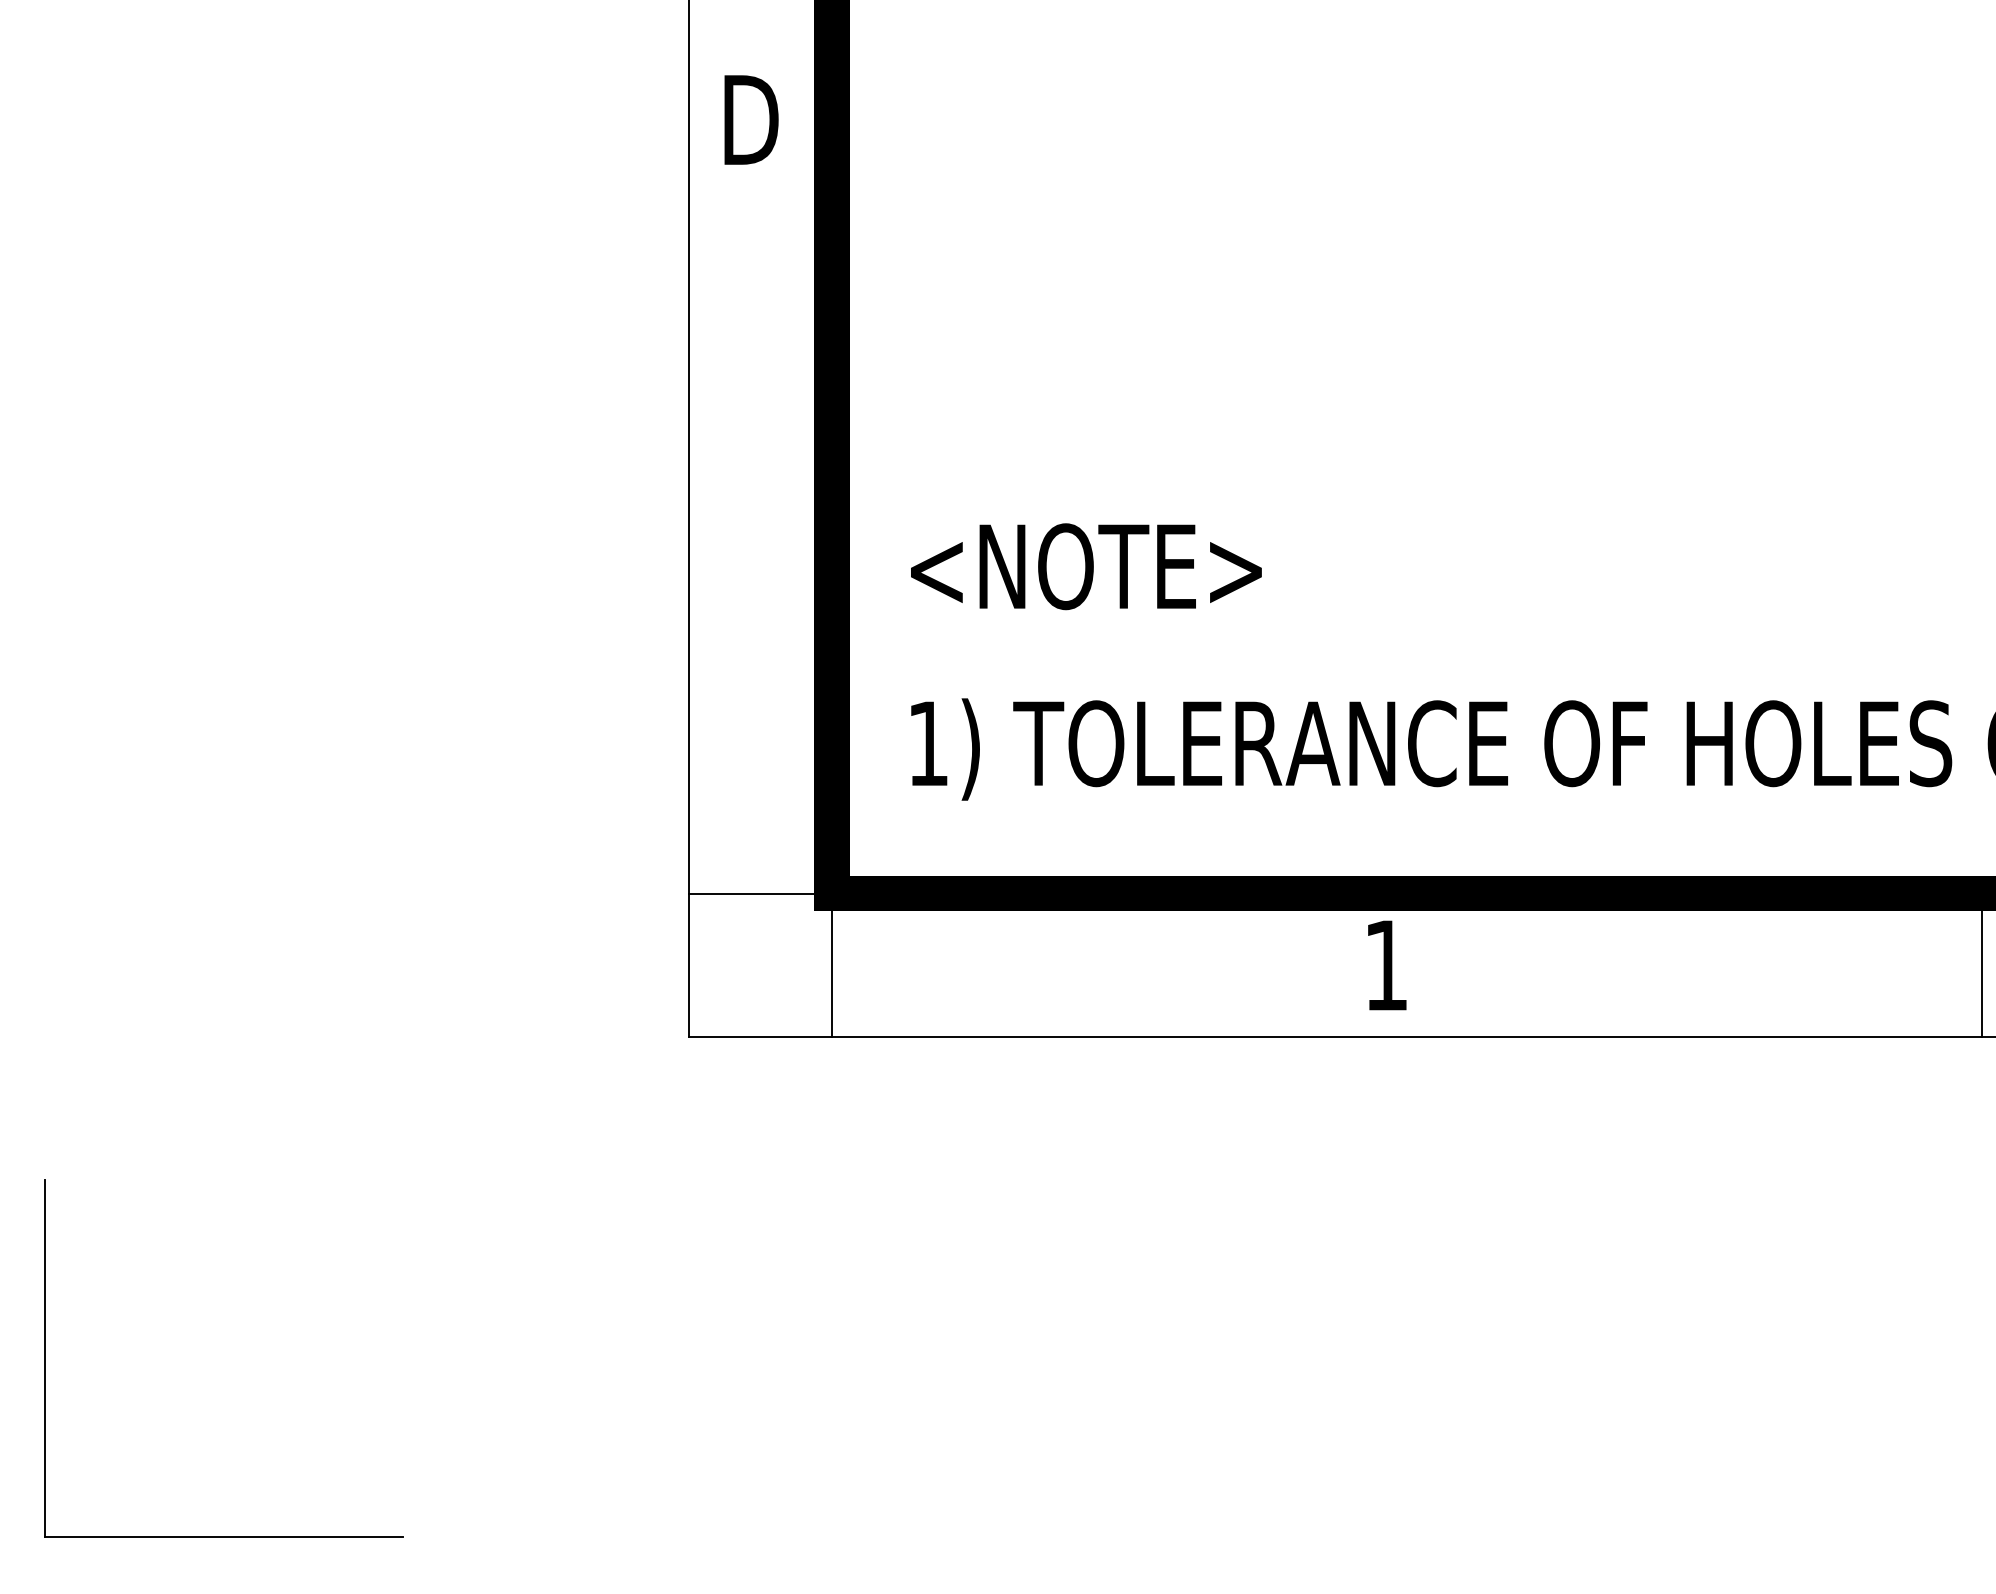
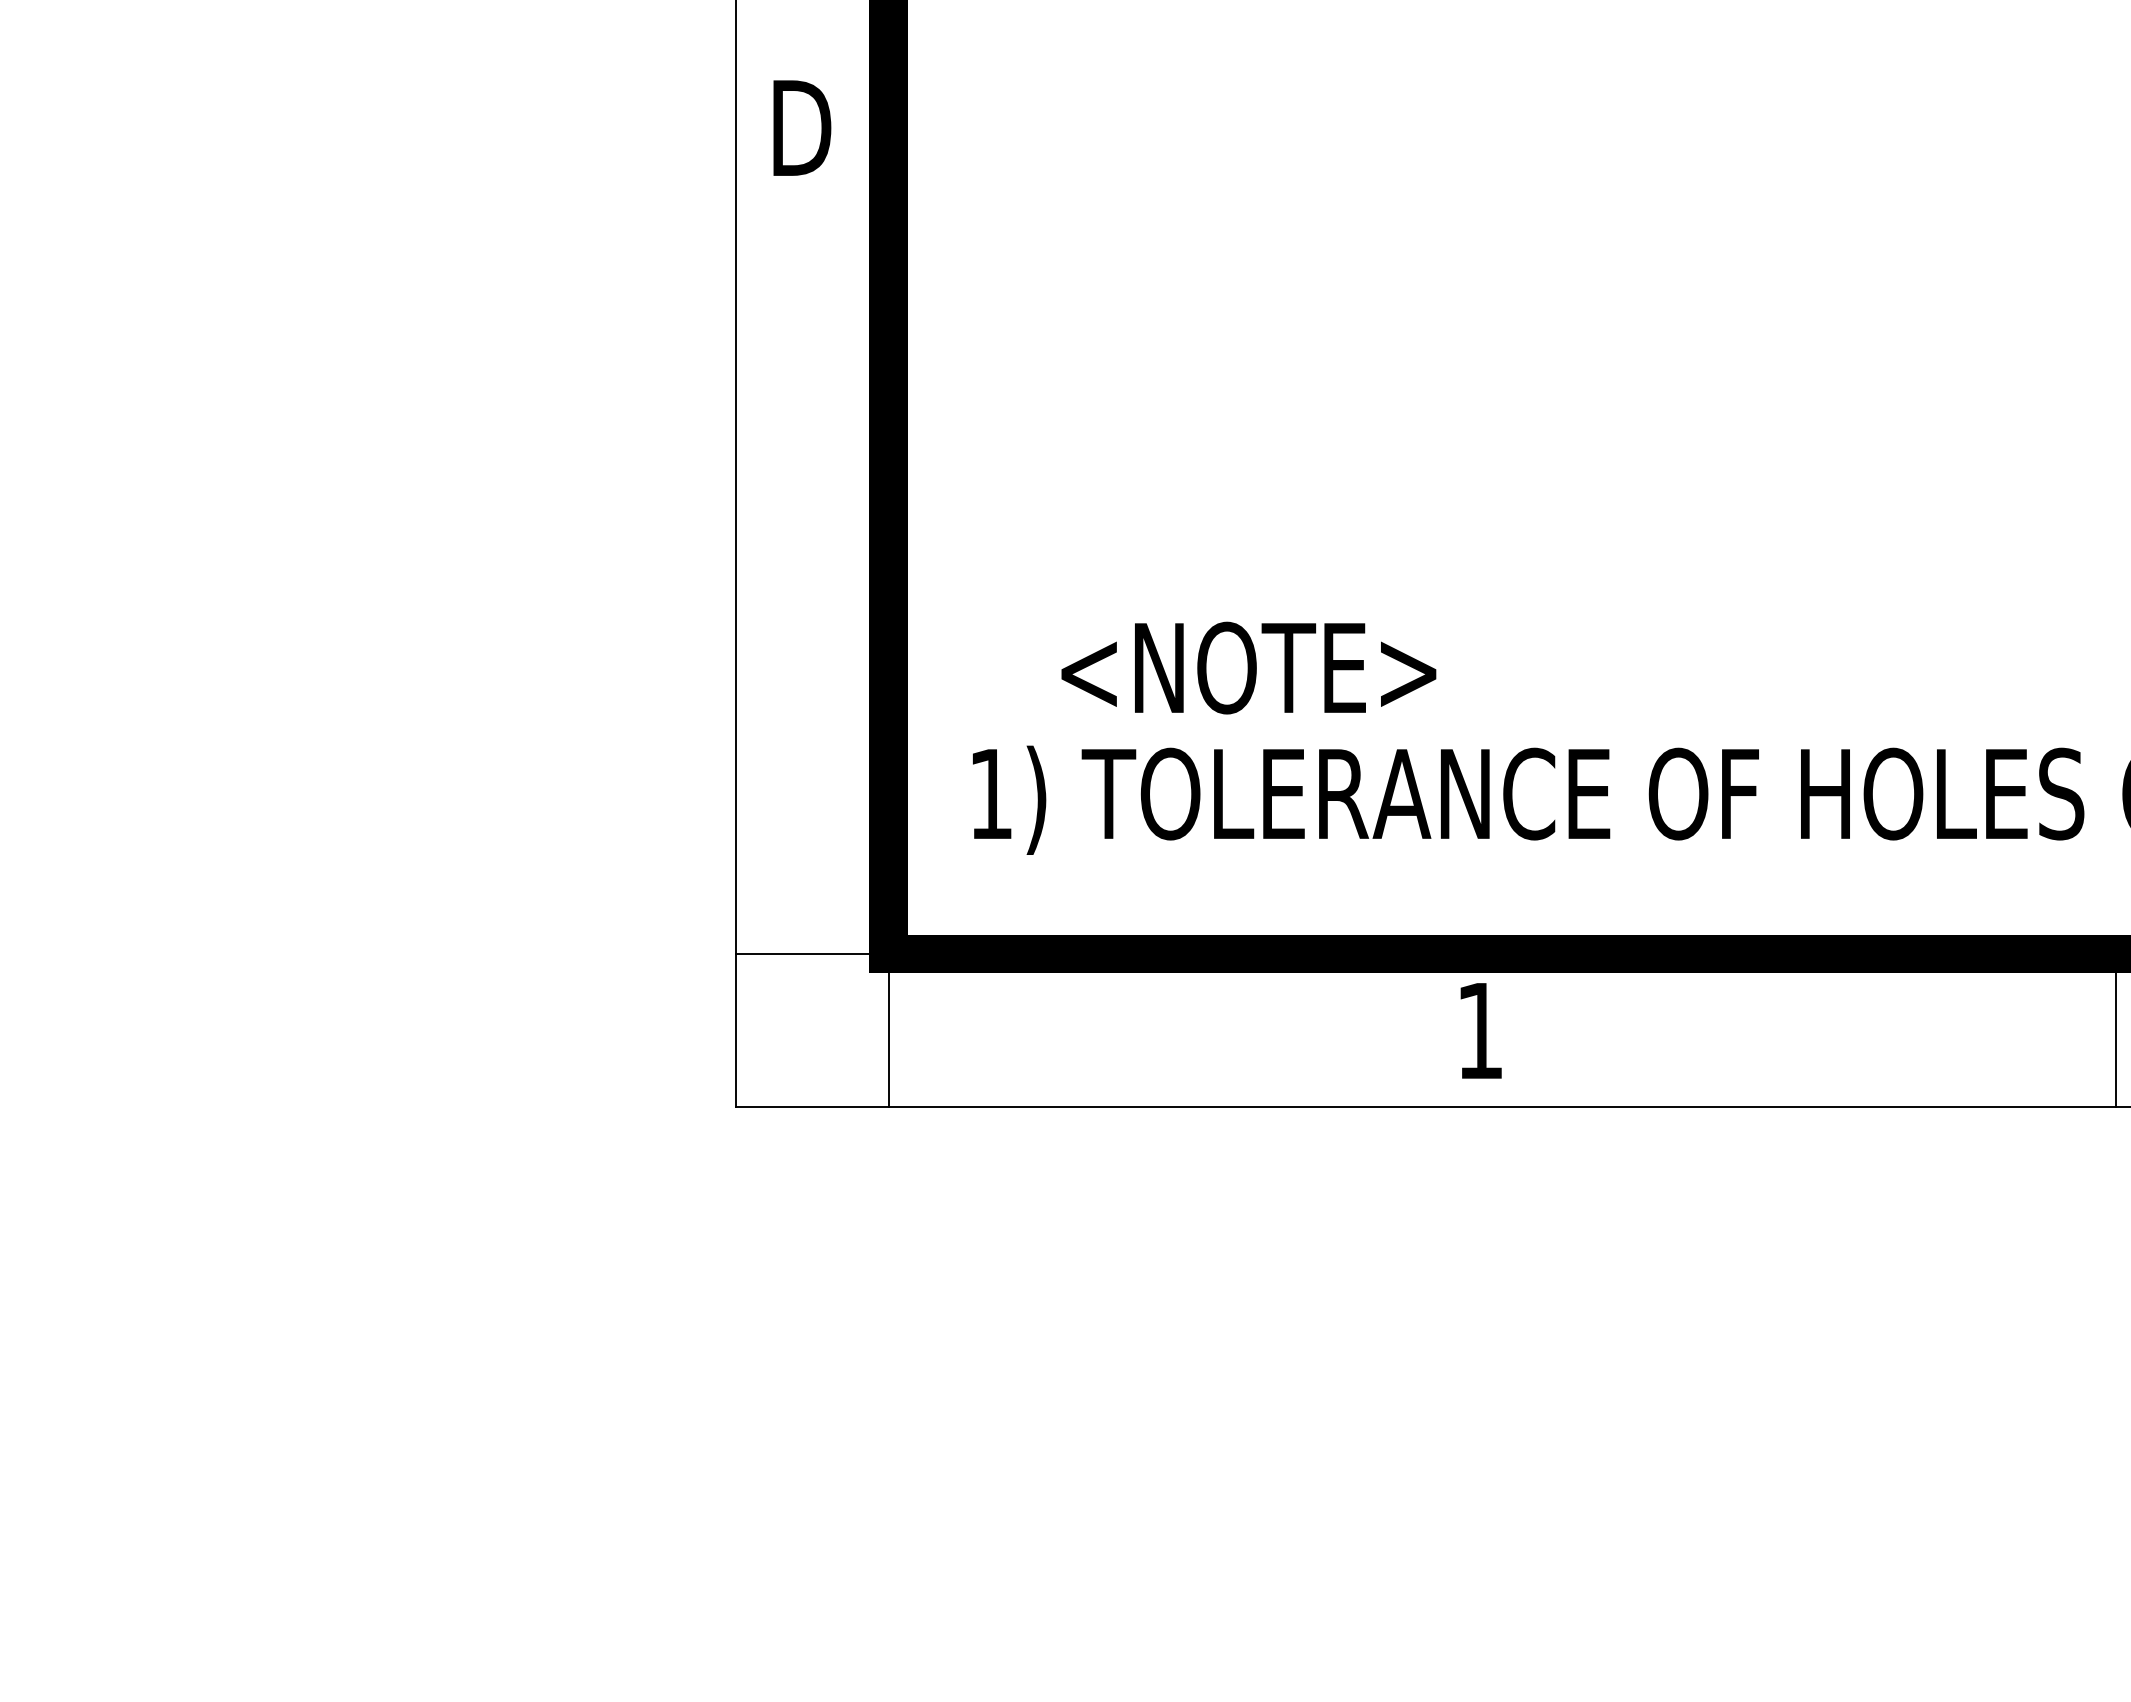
text: (1086, 566) -> (1248, 667), moved
part: (45, 1358) -> (48, 1450), removed

